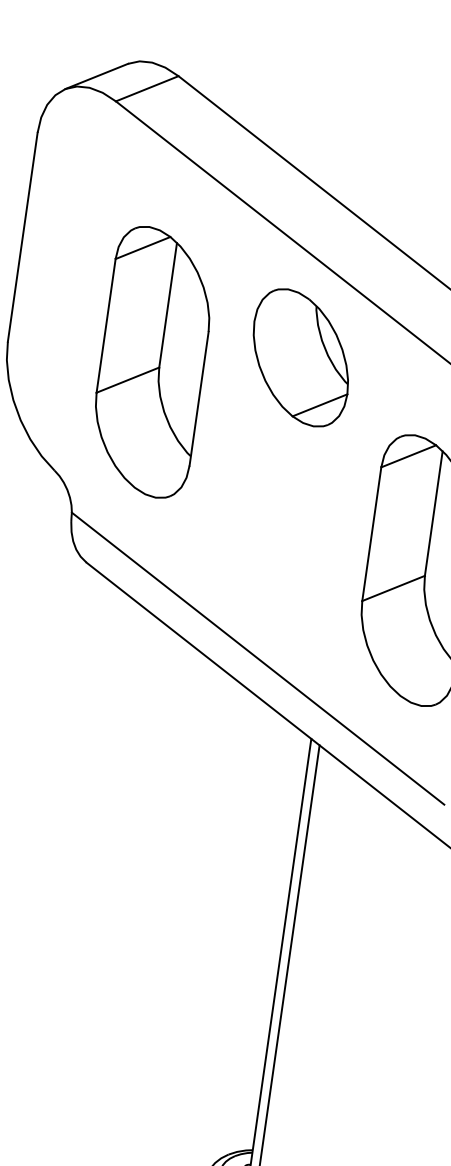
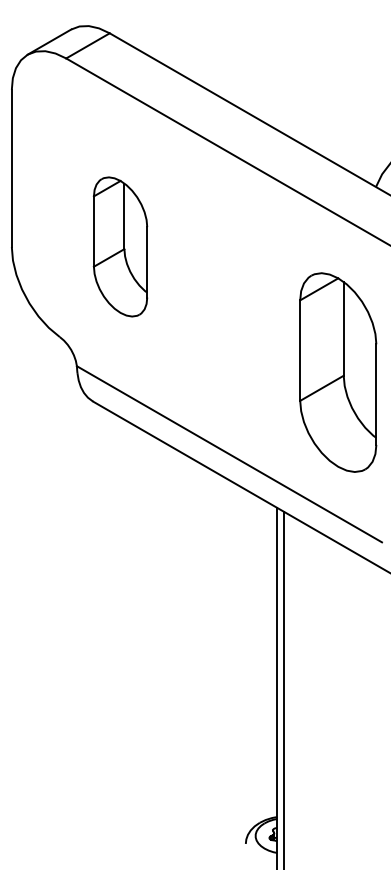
part: (300, 358) -> (229, 228), removed
part: (152, 361) -> (120, 246), size x0.7

